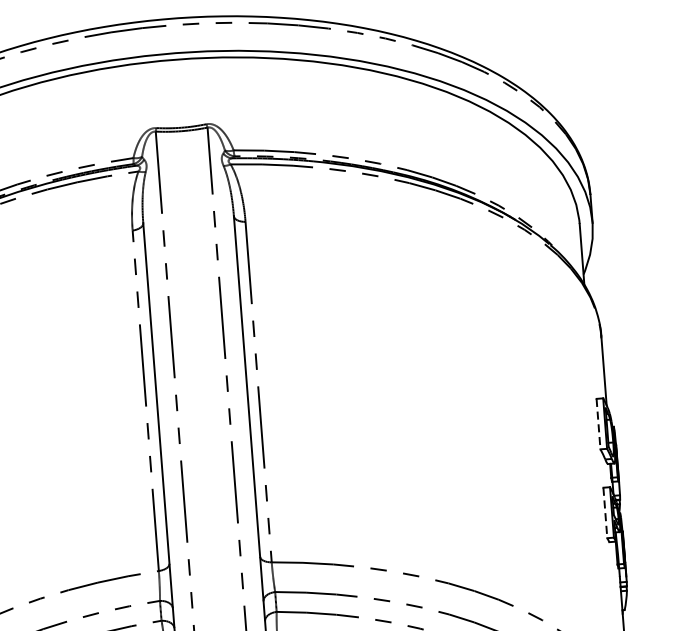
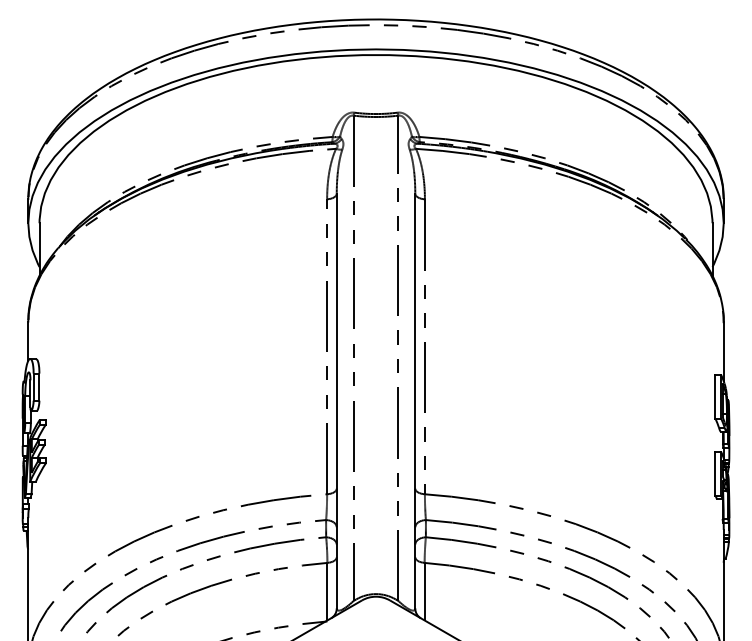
line: (598, 423) -> (715, 396), dashed -> solid
line: (605, 512) -> (715, 473), dashed -> solid

